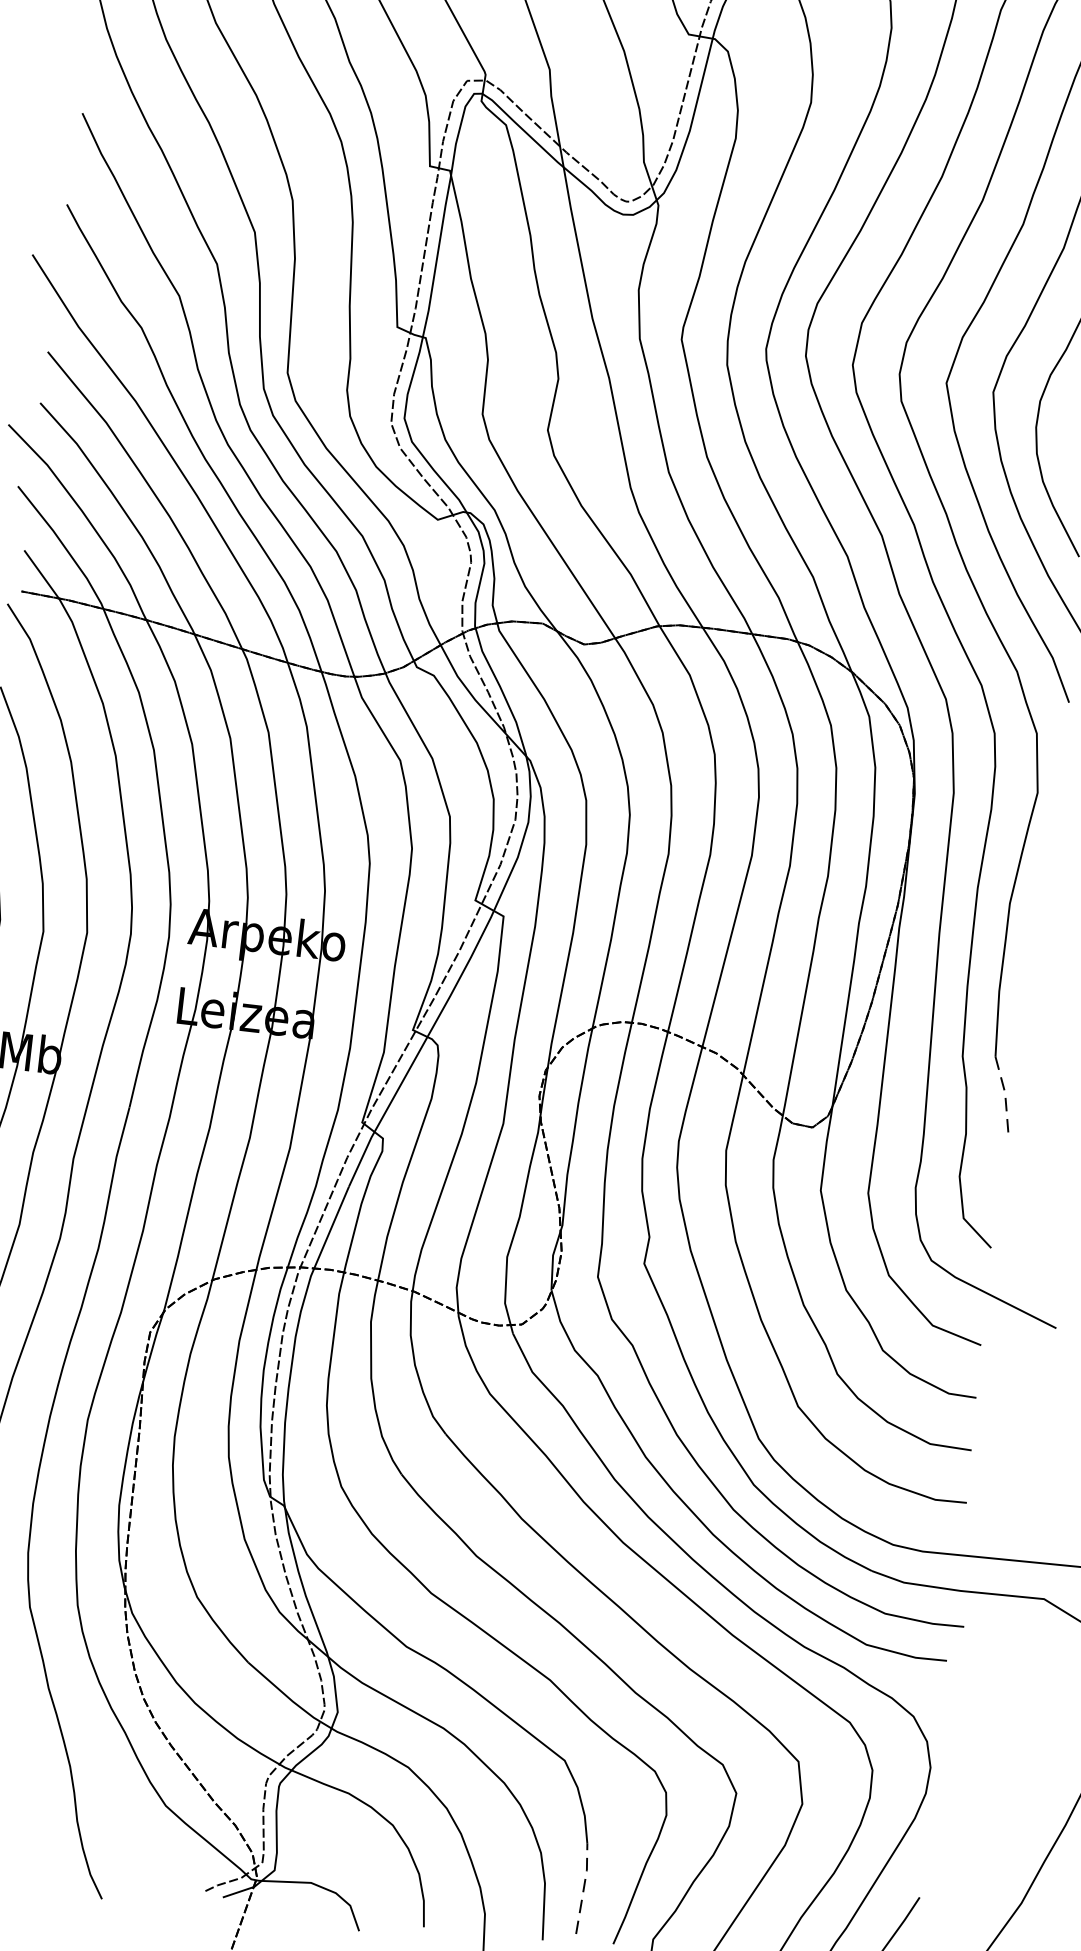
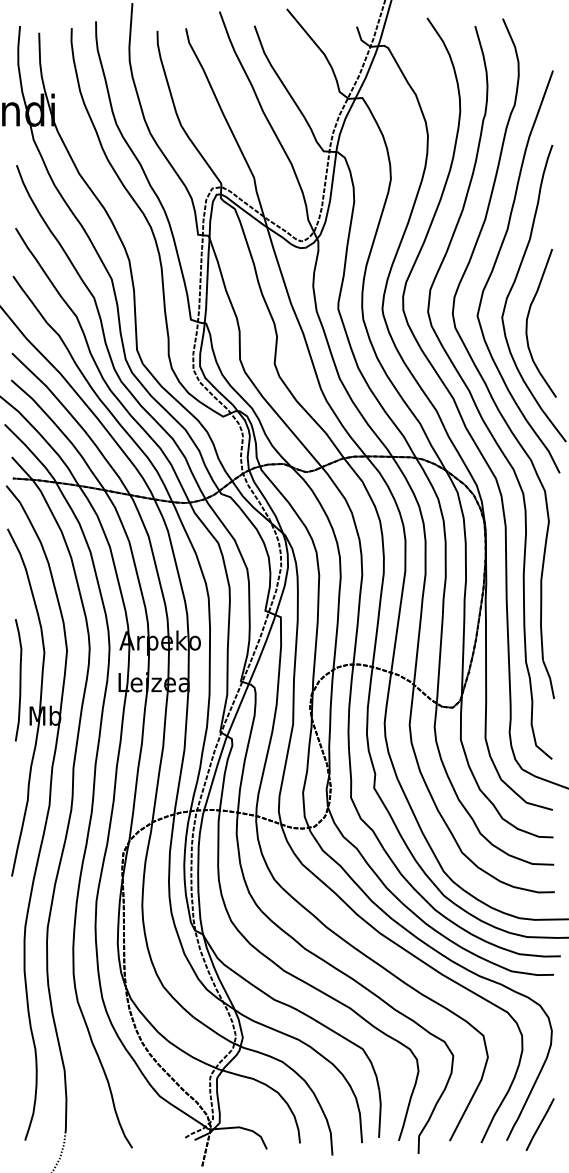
line: (1005, 1093) -> (550, 678), dashed -> solid
line: (584, 1889) -> (380, 1114), dashed -> solid

